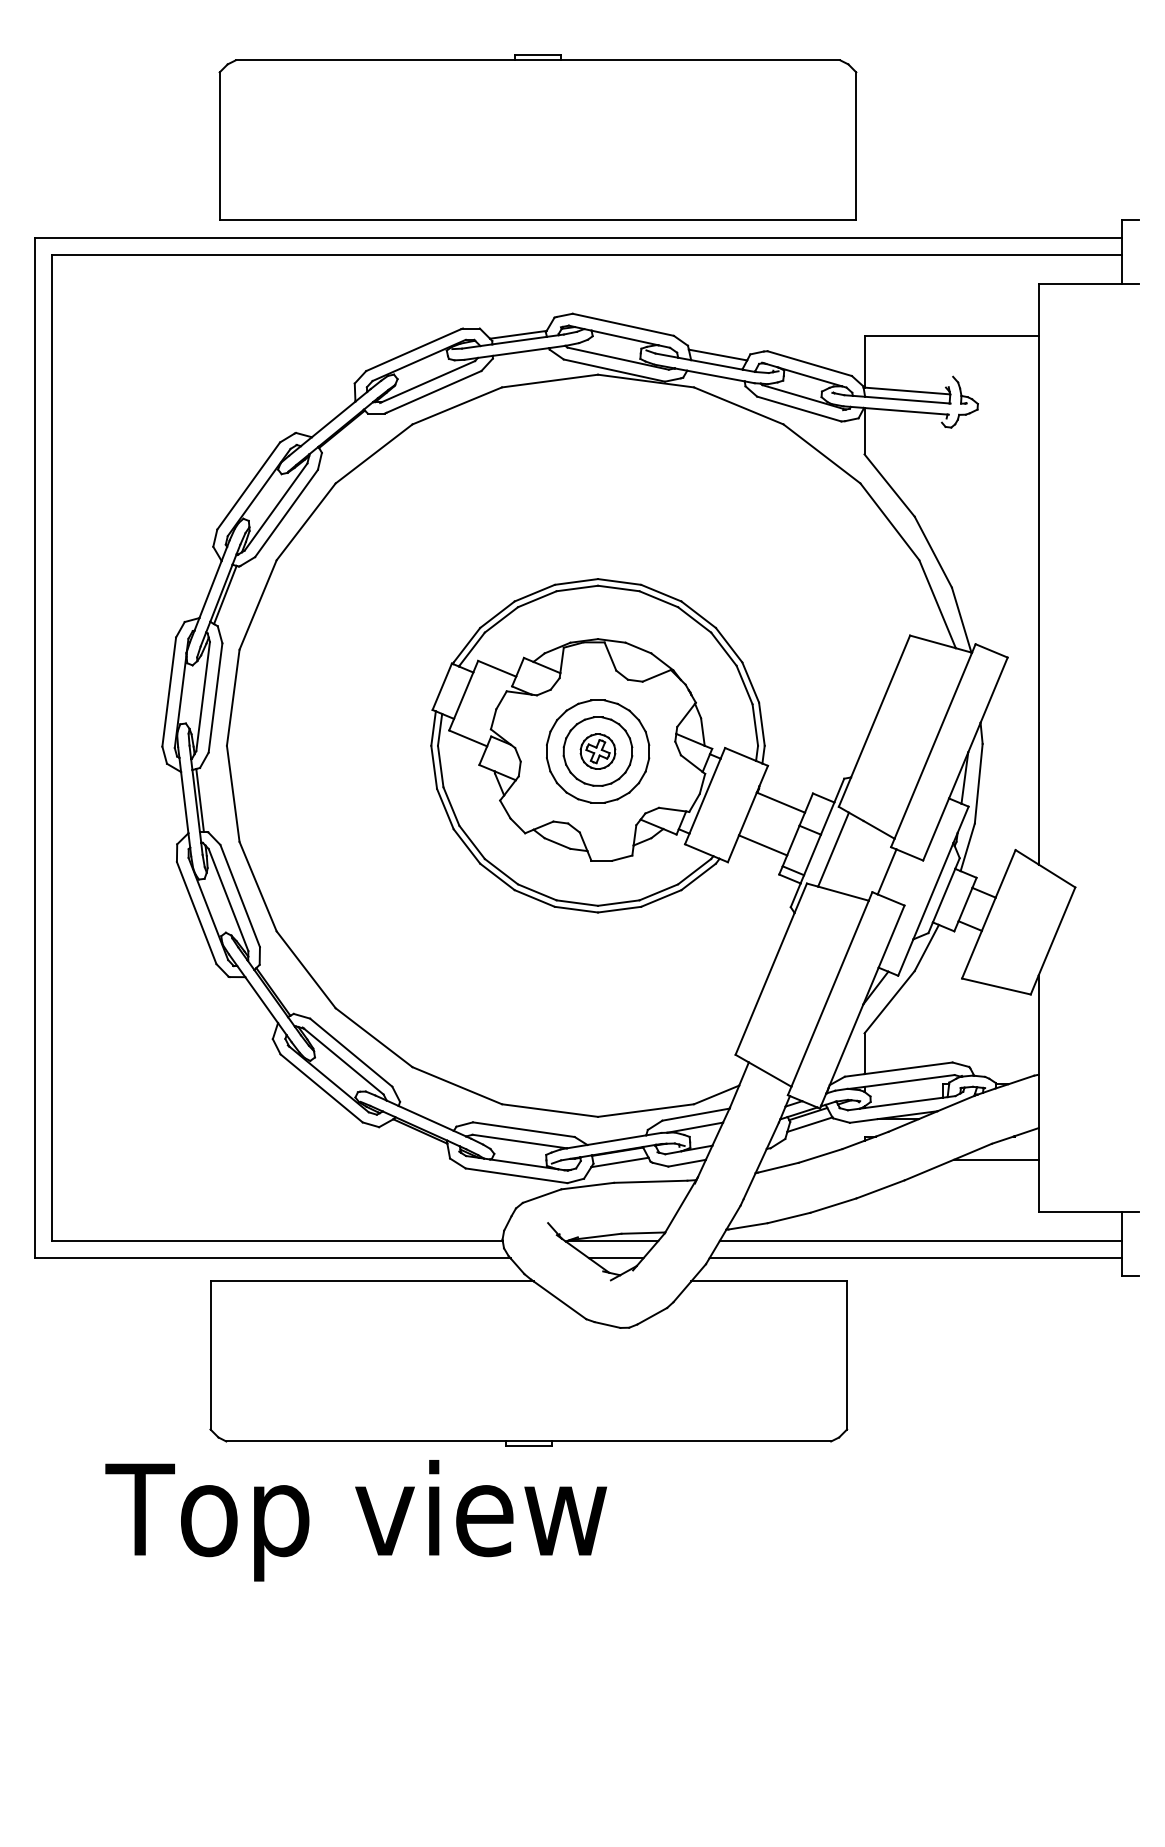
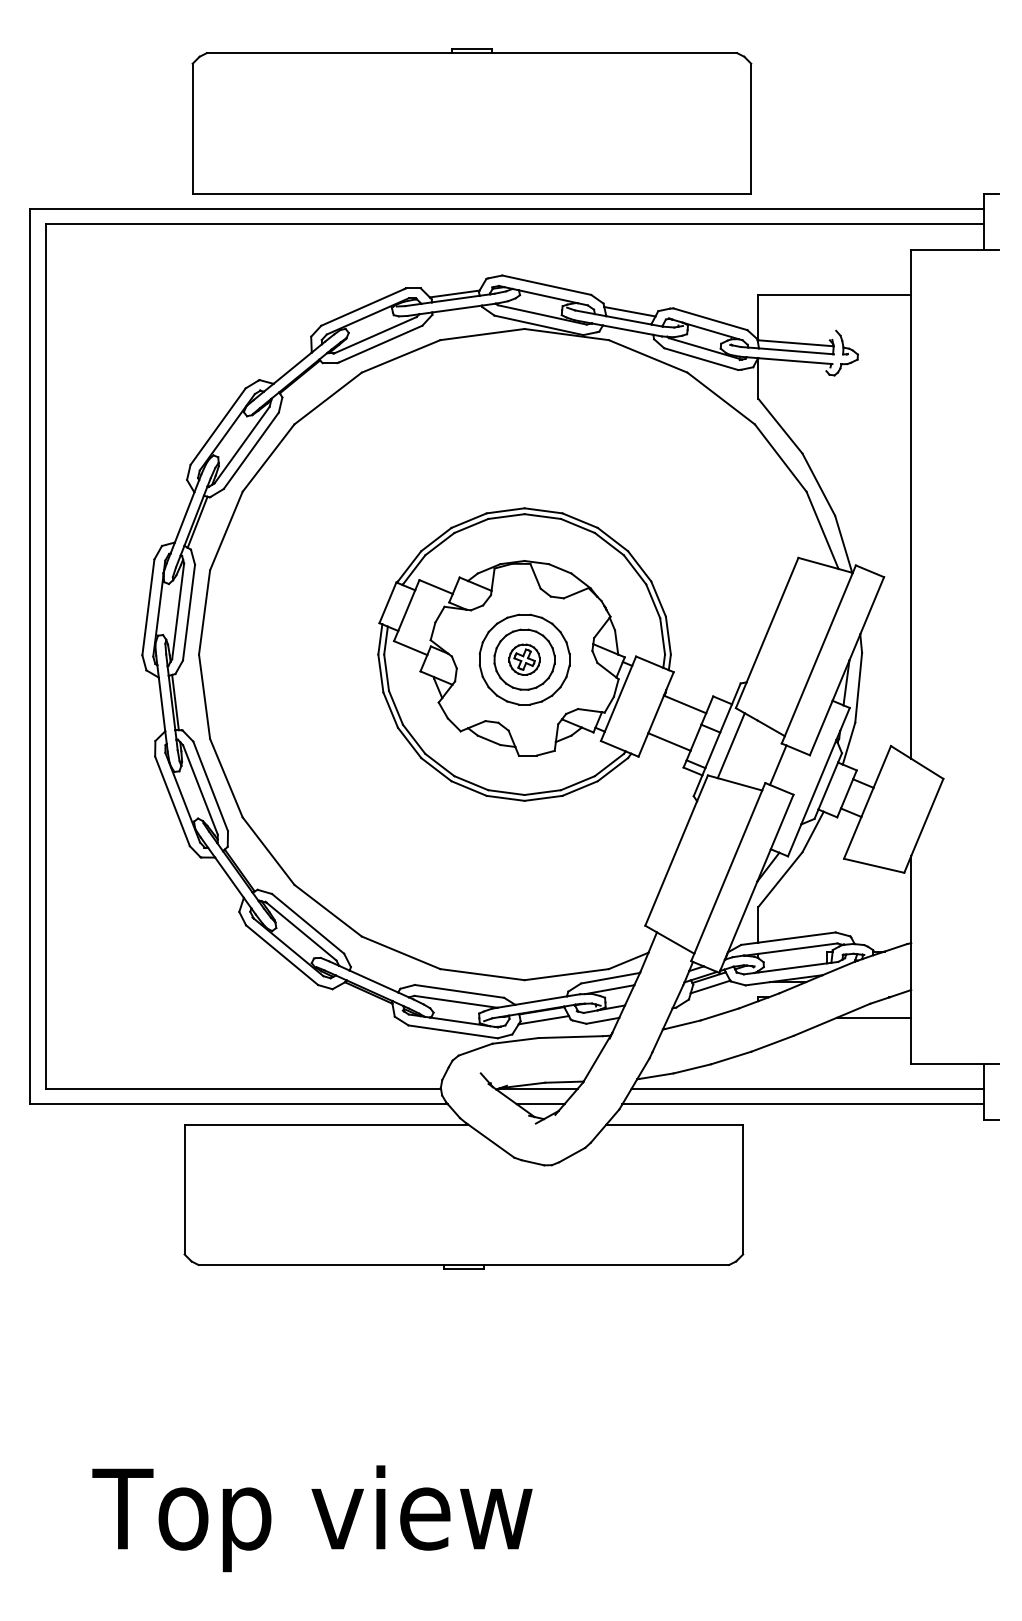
text: (355, 1520) -> (311, 1518), moved

